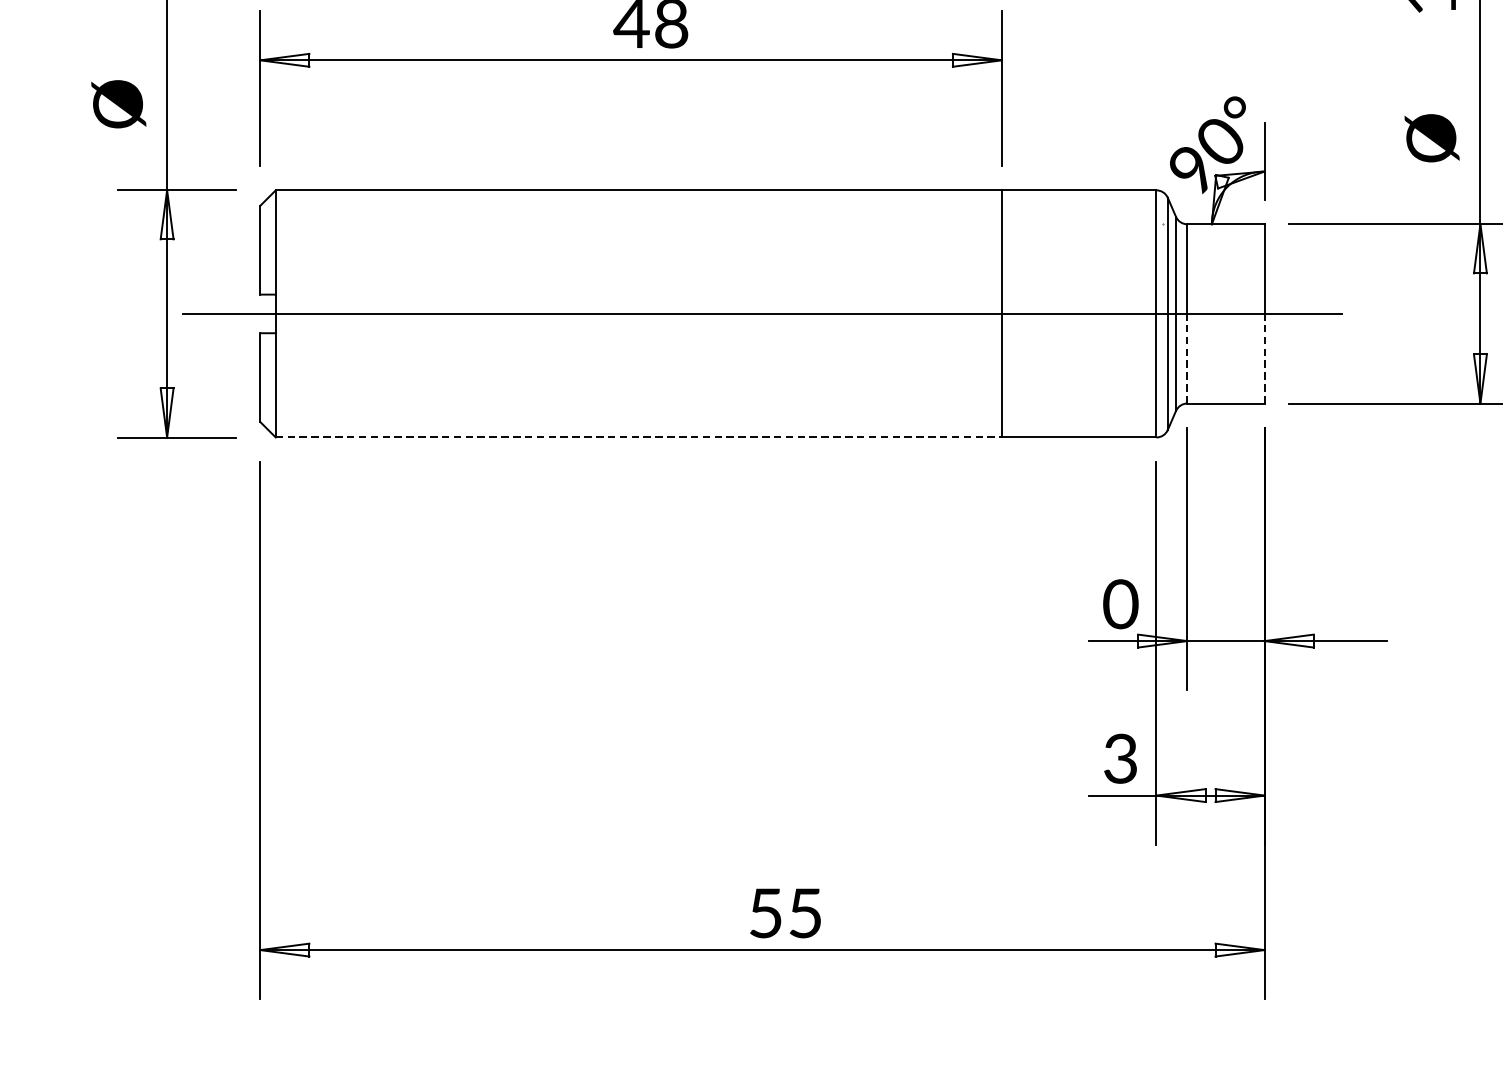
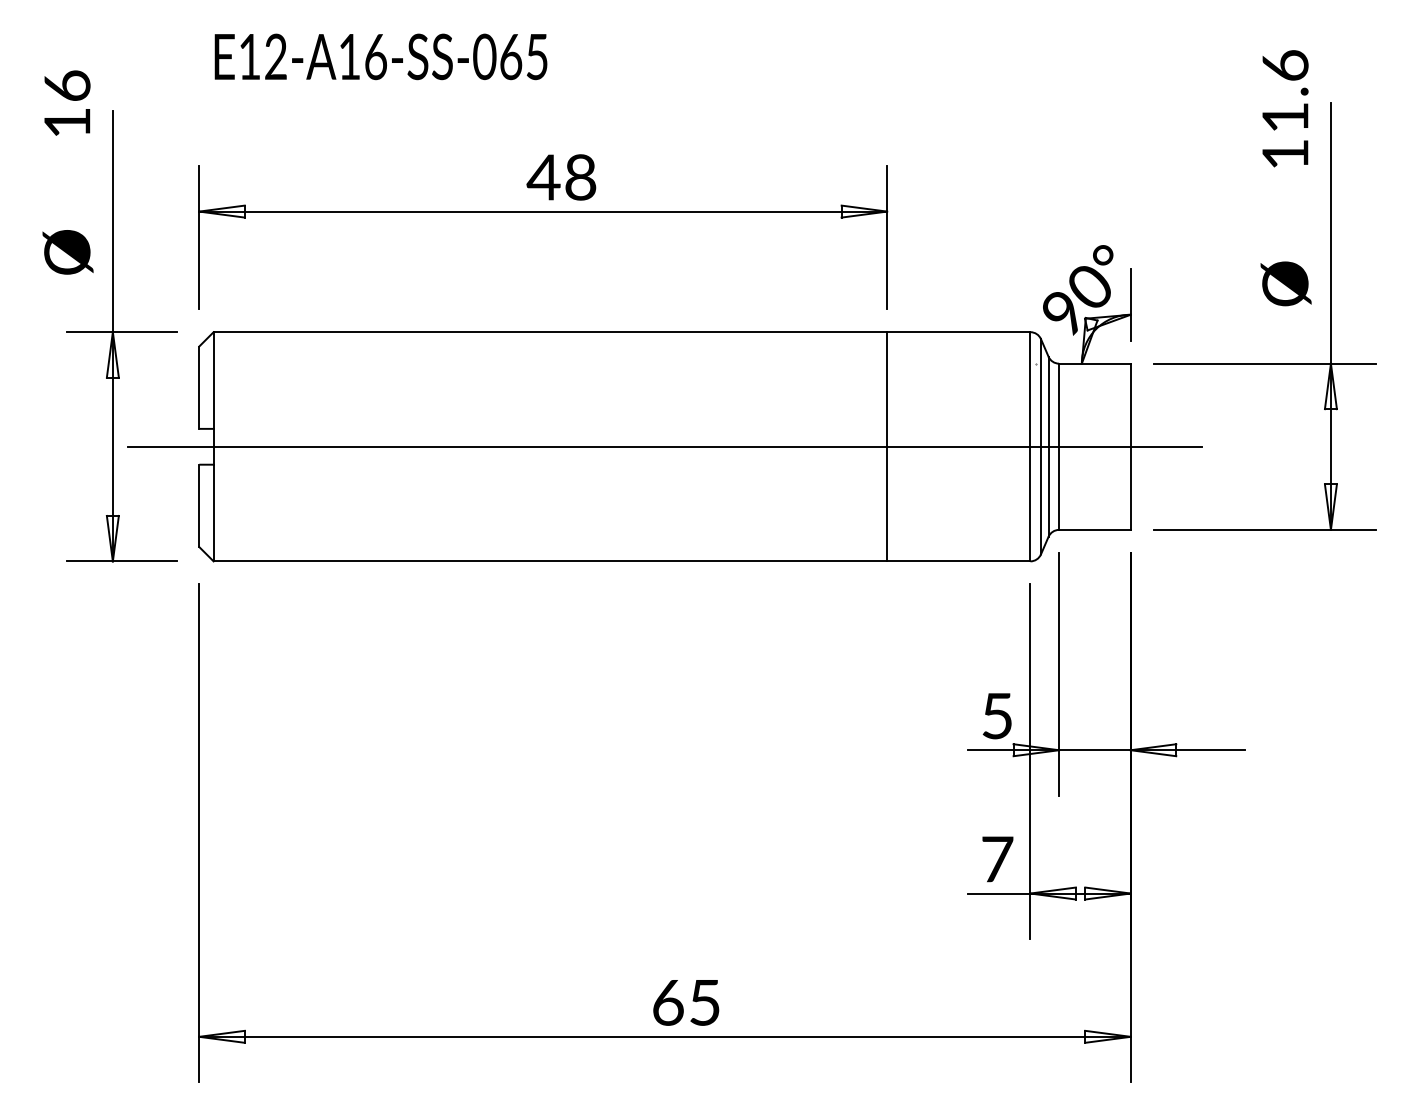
line: (1187, 358) -> (1059, 488), dashed -> solid
line: (1264, 358) -> (1130, 488), dashed -> solid
line: (638, 437) -> (550, 561), dashed -> solid
text: (1120, 603) -> (997, 715), 0 -> 5
text: (1120, 758) -> (997, 859), 3 -> 7
text: (766, 913) -> (668, 1002), 55 -> 65

